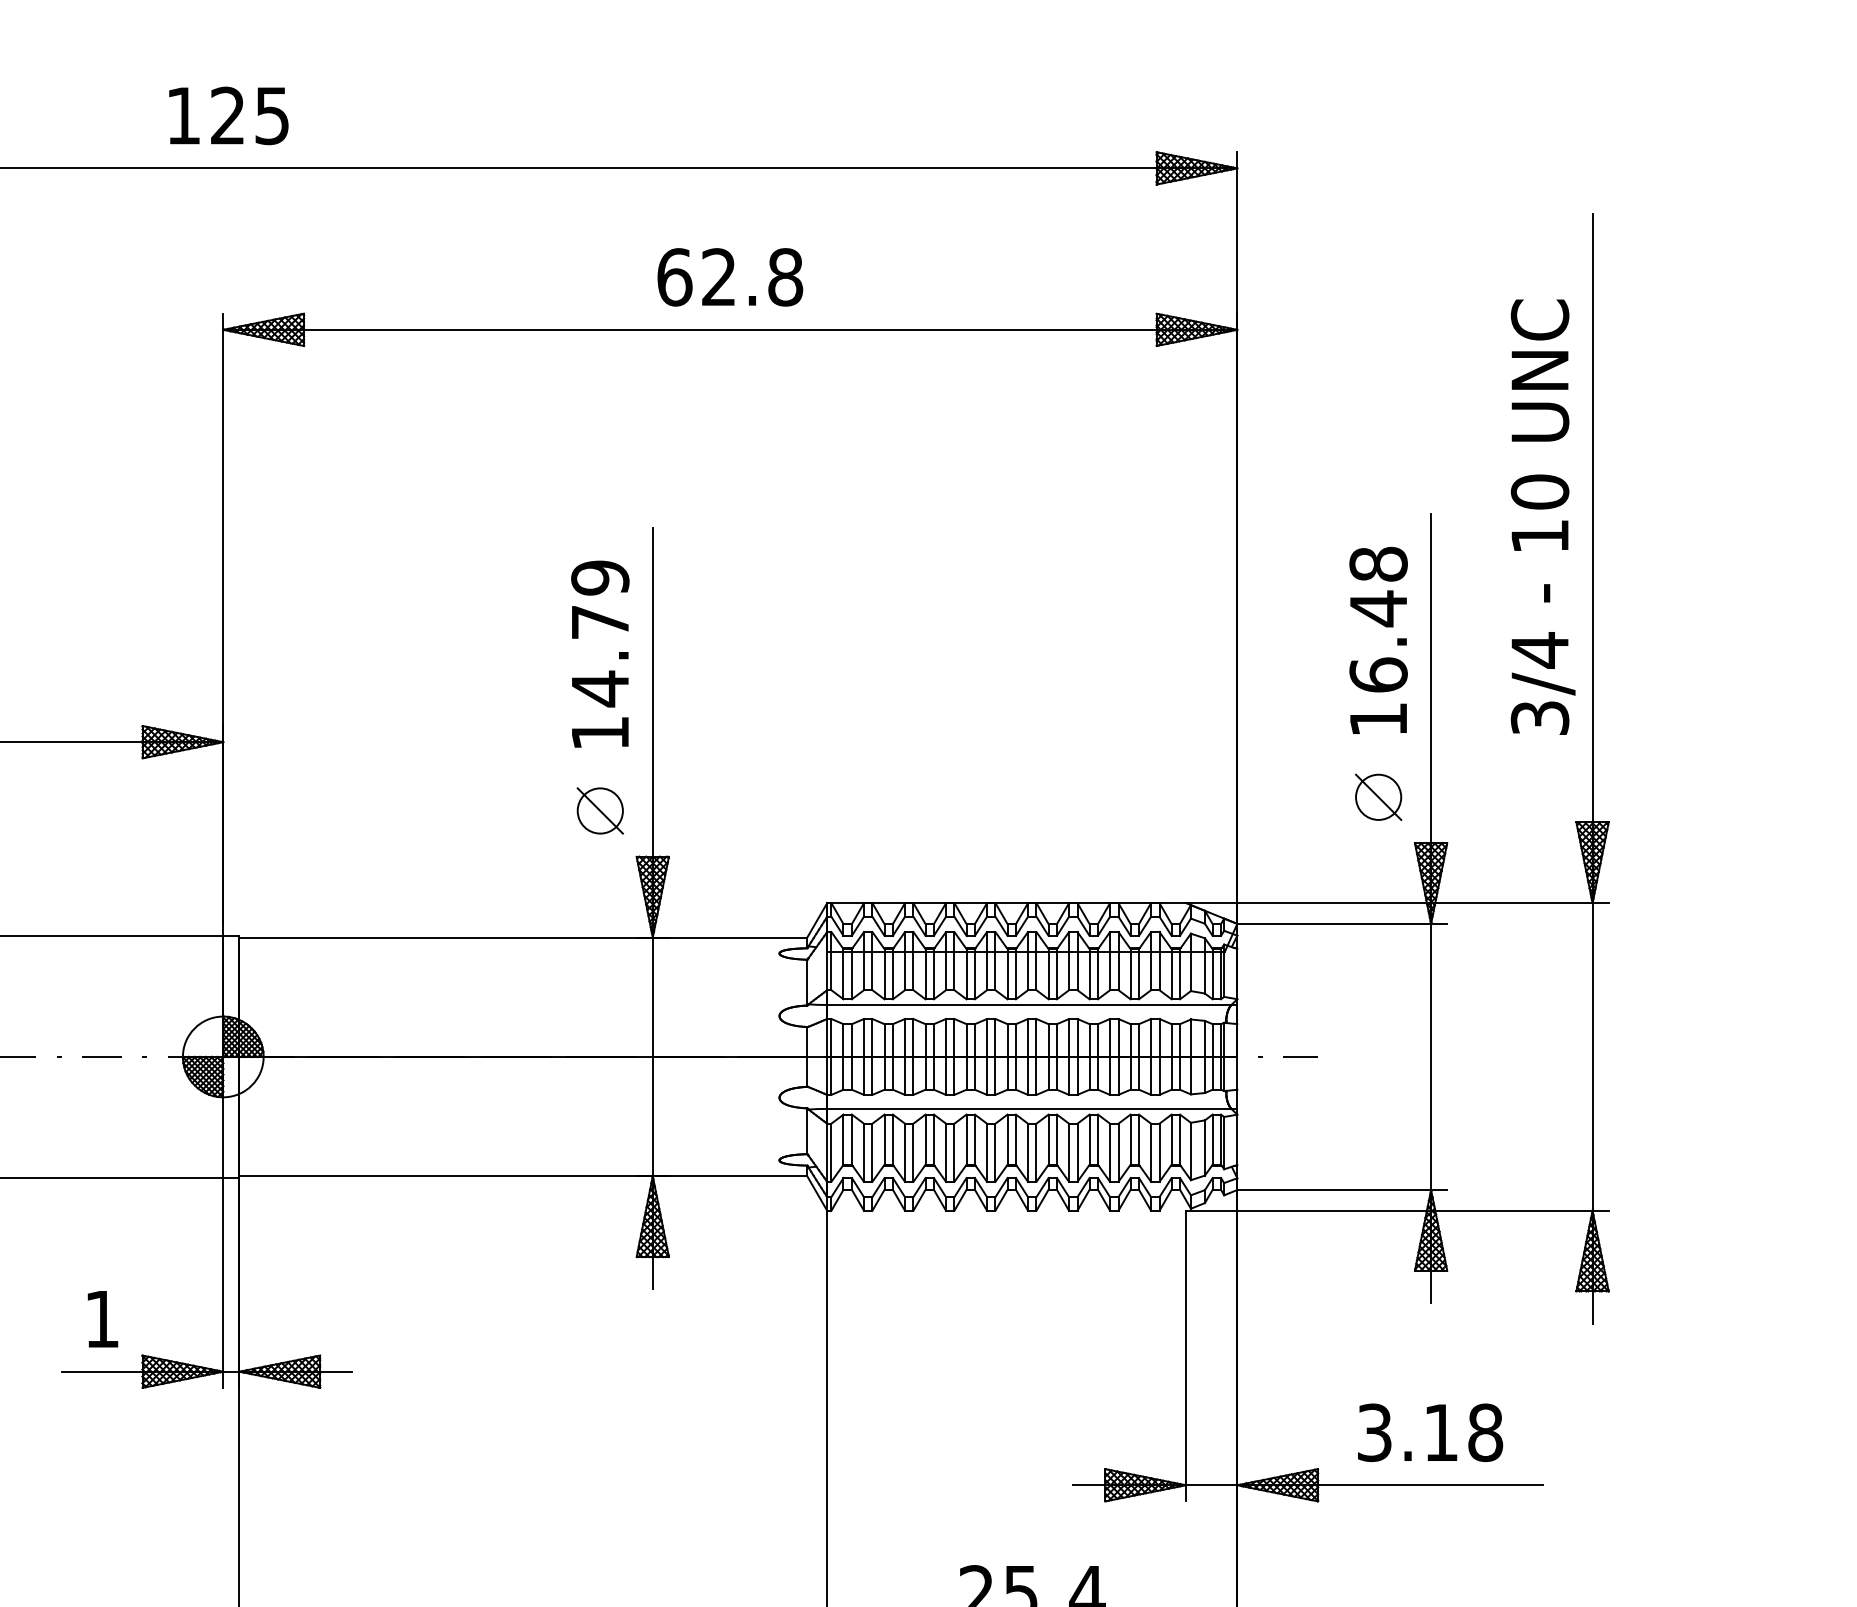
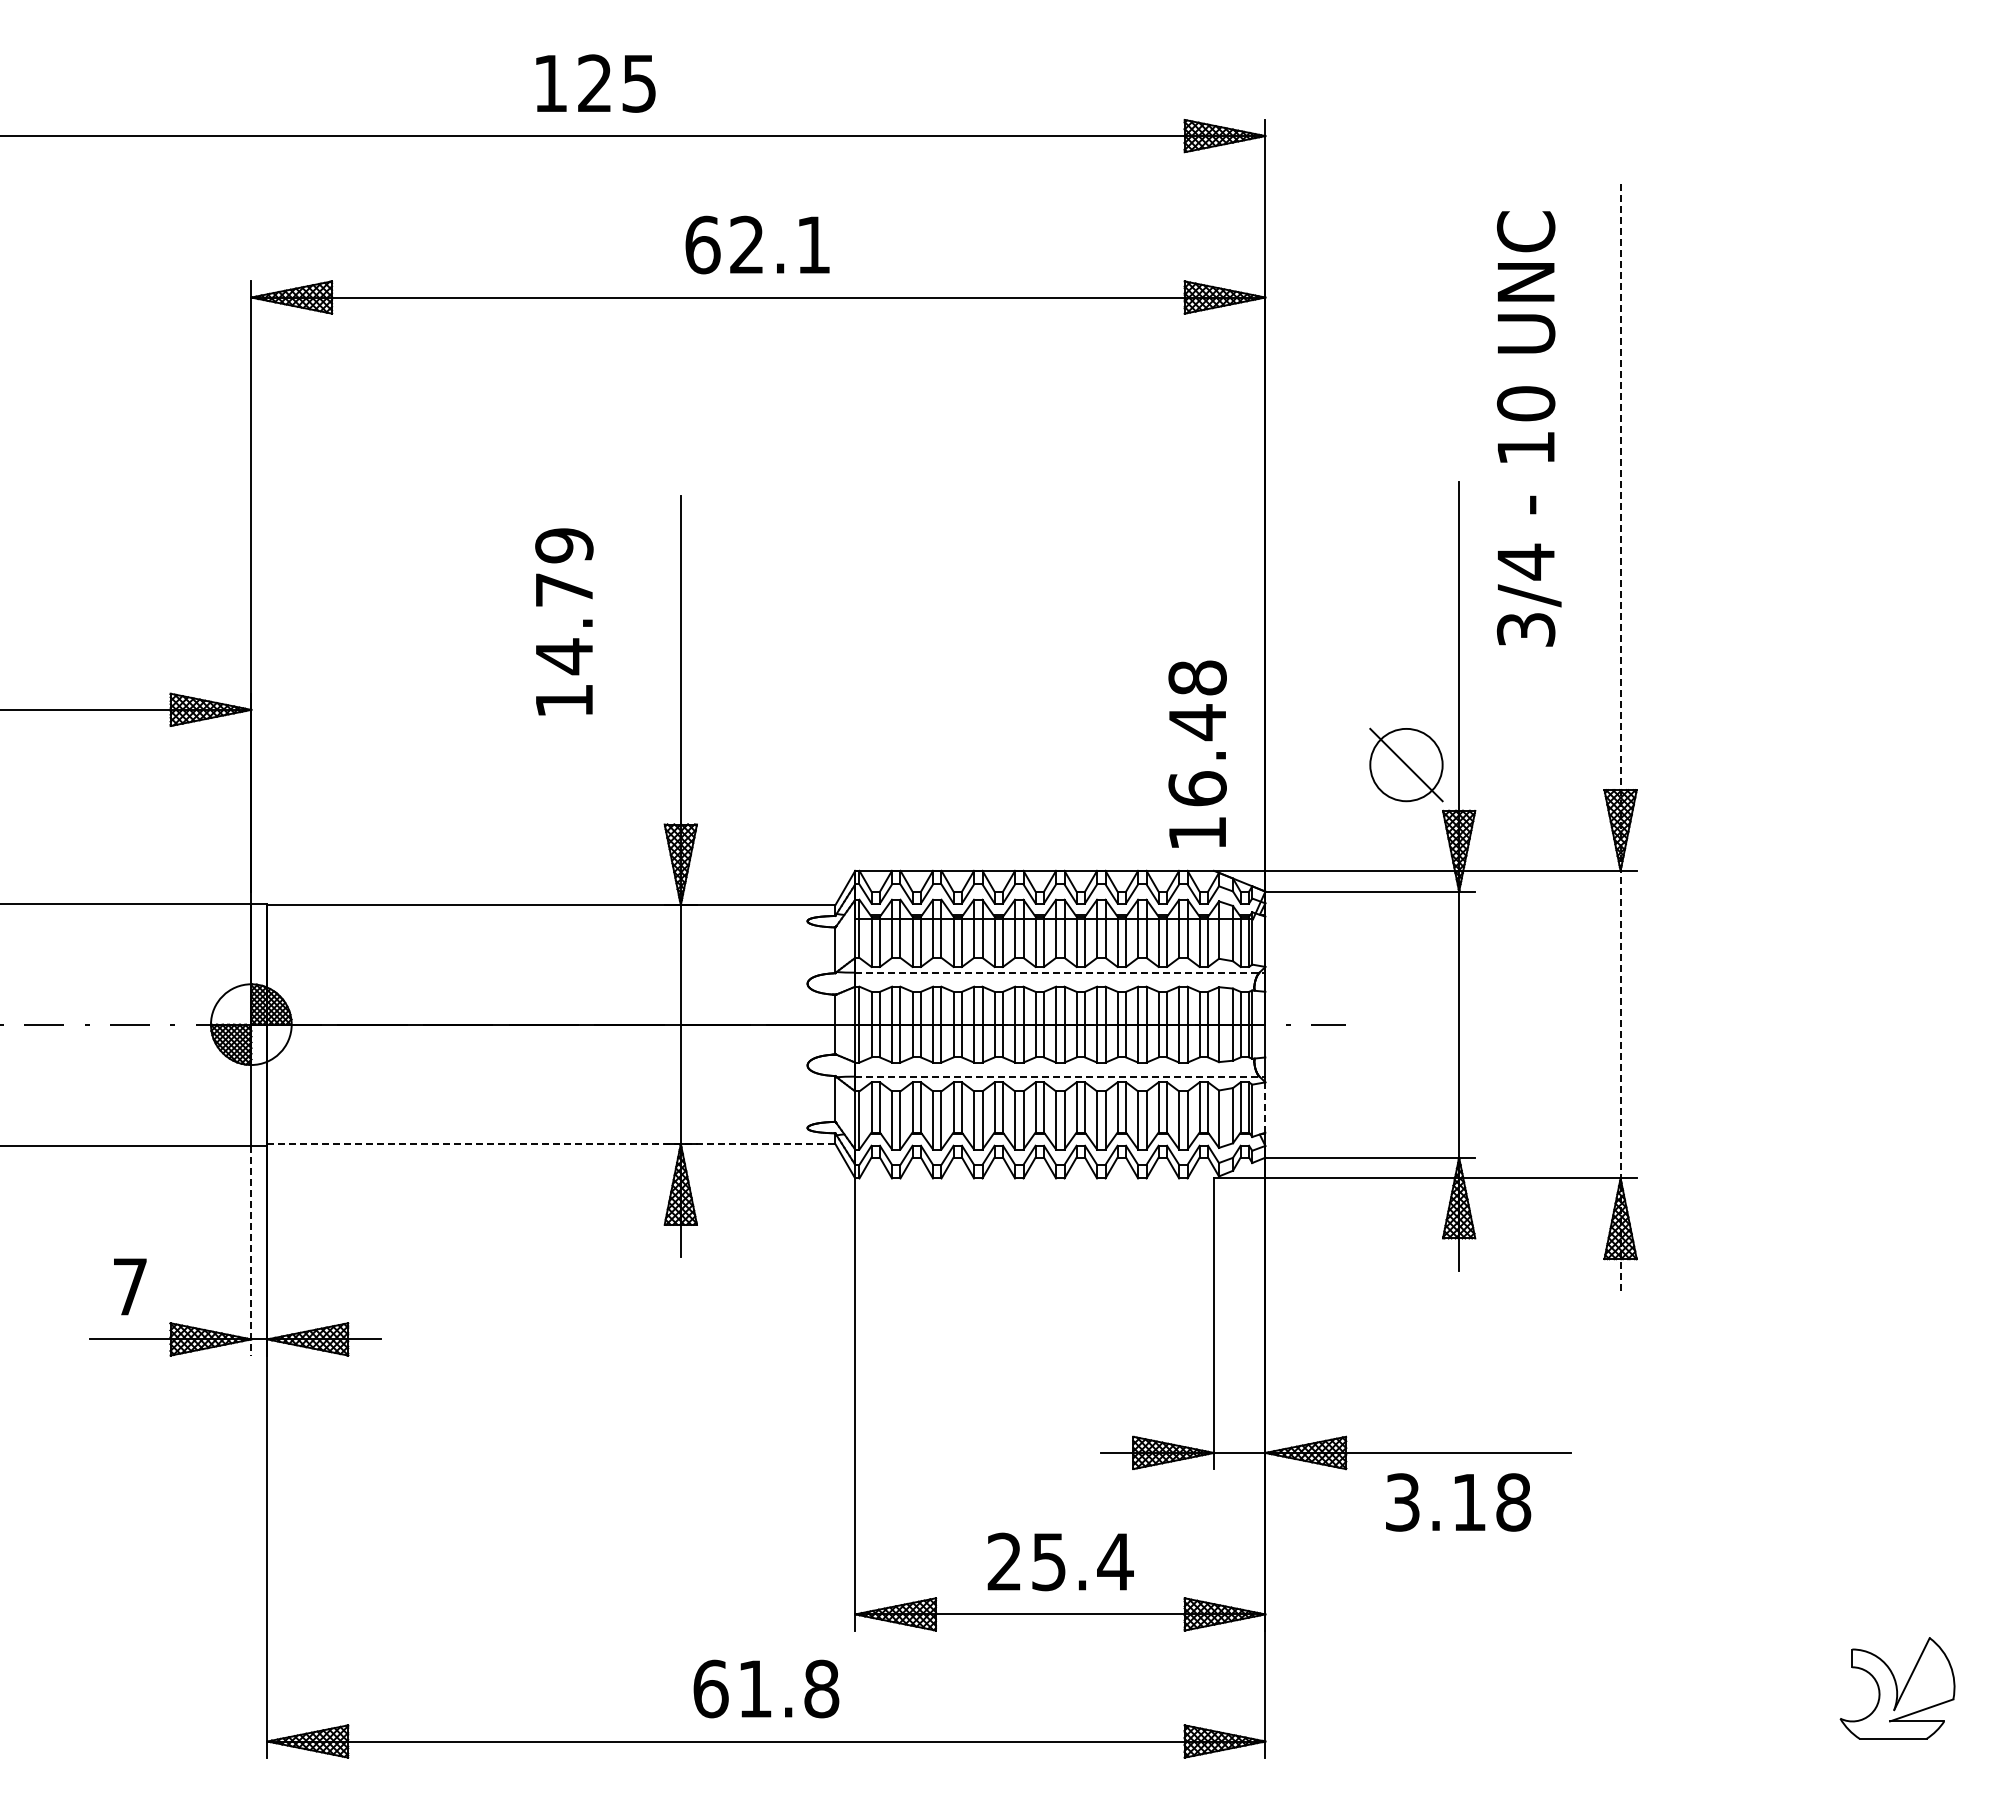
text: (228, 115) -> (595, 83), moved
text: (785, 276) -> (813, 244), 62.8 -> 62.1
text: (1543, 516) -> (1529, 428), moved
text: (1378, 639) -> (1197, 753), moved
text: (600, 653) -> (564, 621), moved
line: (1592, 767) -> (1620, 735), solid -> dashed
part: (1378, 796) -> (1406, 764), size x1.6
part: (600, 810) -> (628, 778), removed
line: (1032, 1004) -> (1060, 972), solid -> dashed
line: (1032, 1108) -> (1060, 1076), solid -> dashed
line: (1237, 1139) -> (1265, 1107), solid -> dashed
line: (523, 1176) -> (551, 1144), solid -> dashed
line: (223, 1282) -> (251, 1250), solid -> dashed
text: (102, 1318) -> (130, 1286), 1 -> 7
text: (1430, 1432) -> (1458, 1502), moved

